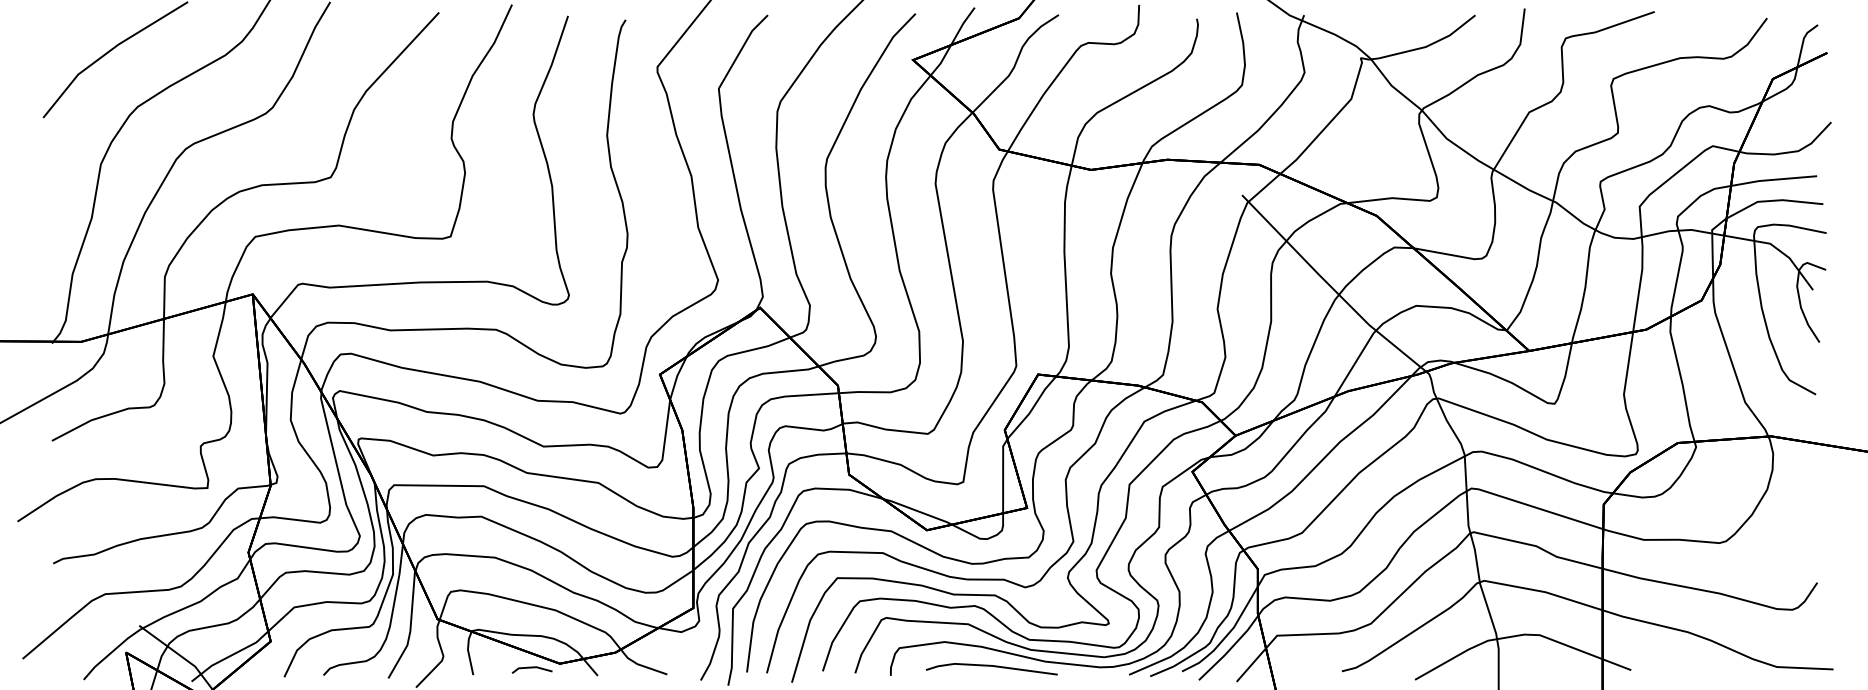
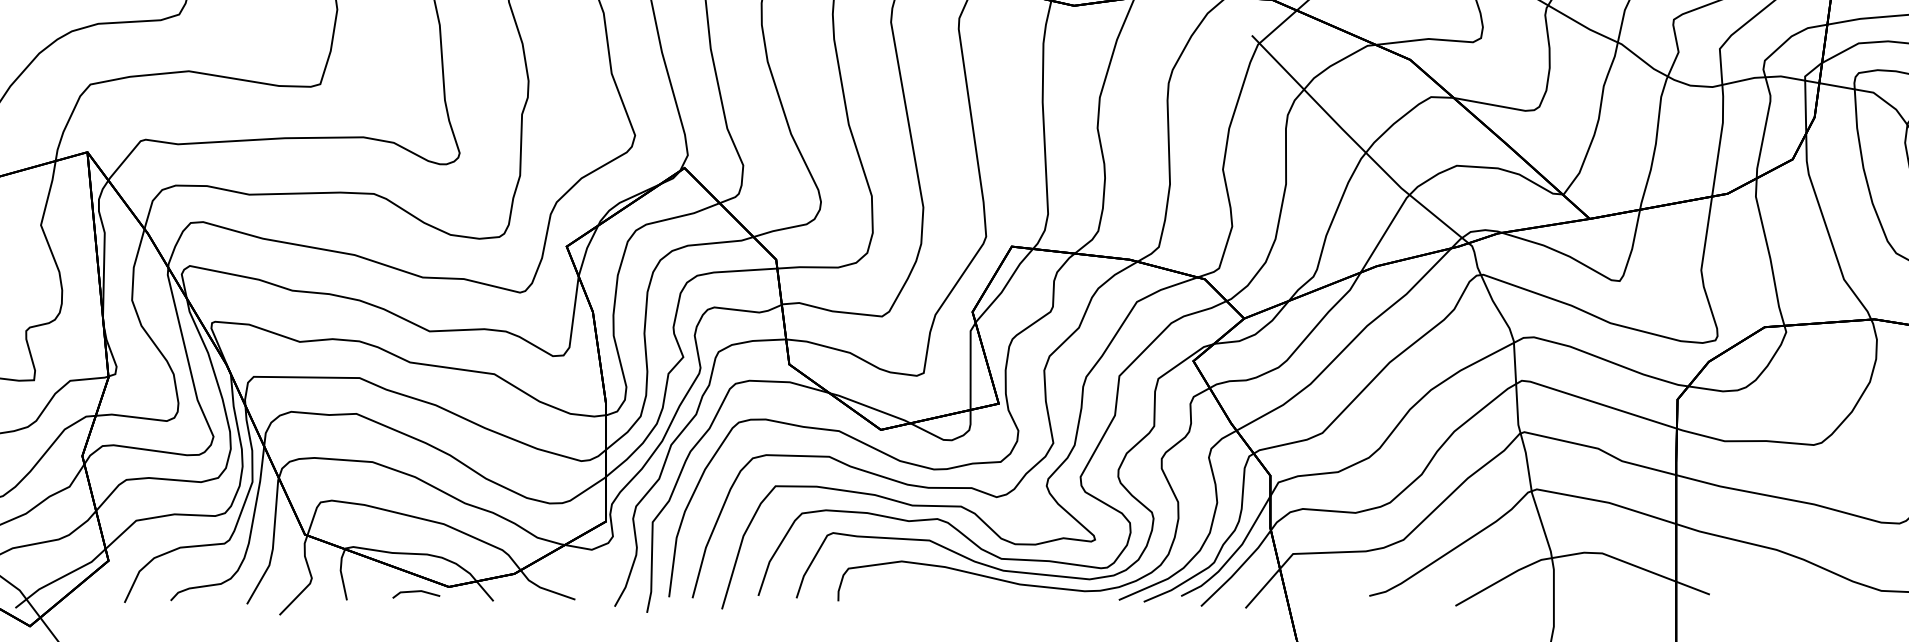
line: (991, 666) -> (956, 590), removed

